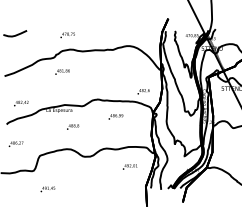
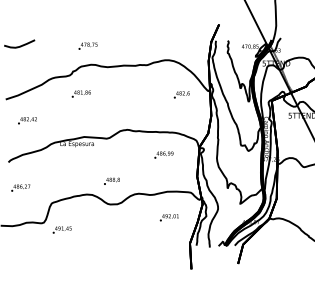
text: (143, 91) -> (181, 94), moved
text: (21, 103) -> (27, 120), moved
text: (115, 116) -> (163, 154), moved
text: (73, 126) -> (112, 180), moved
text: (47, 189) -> (61, 230), moved

